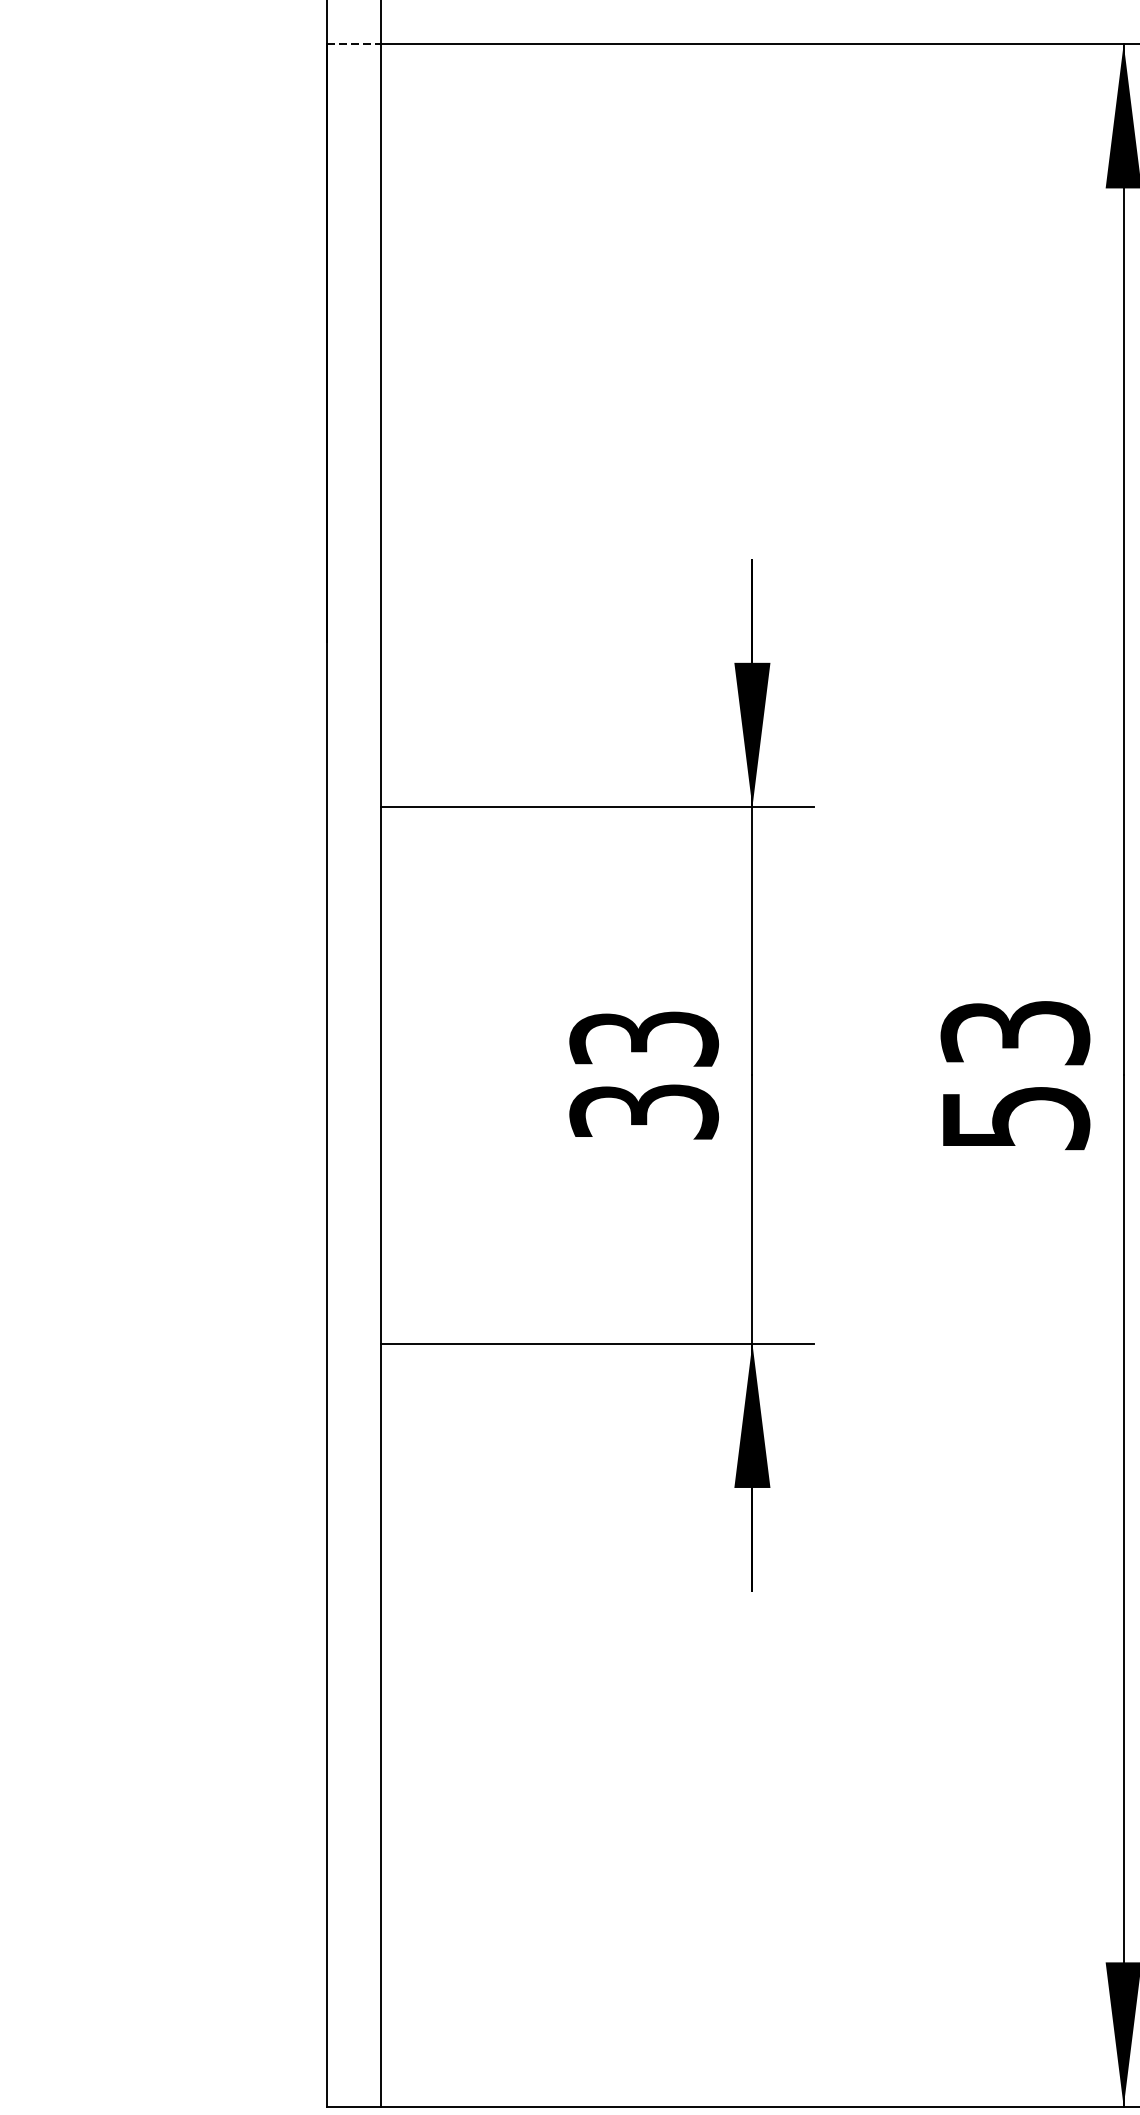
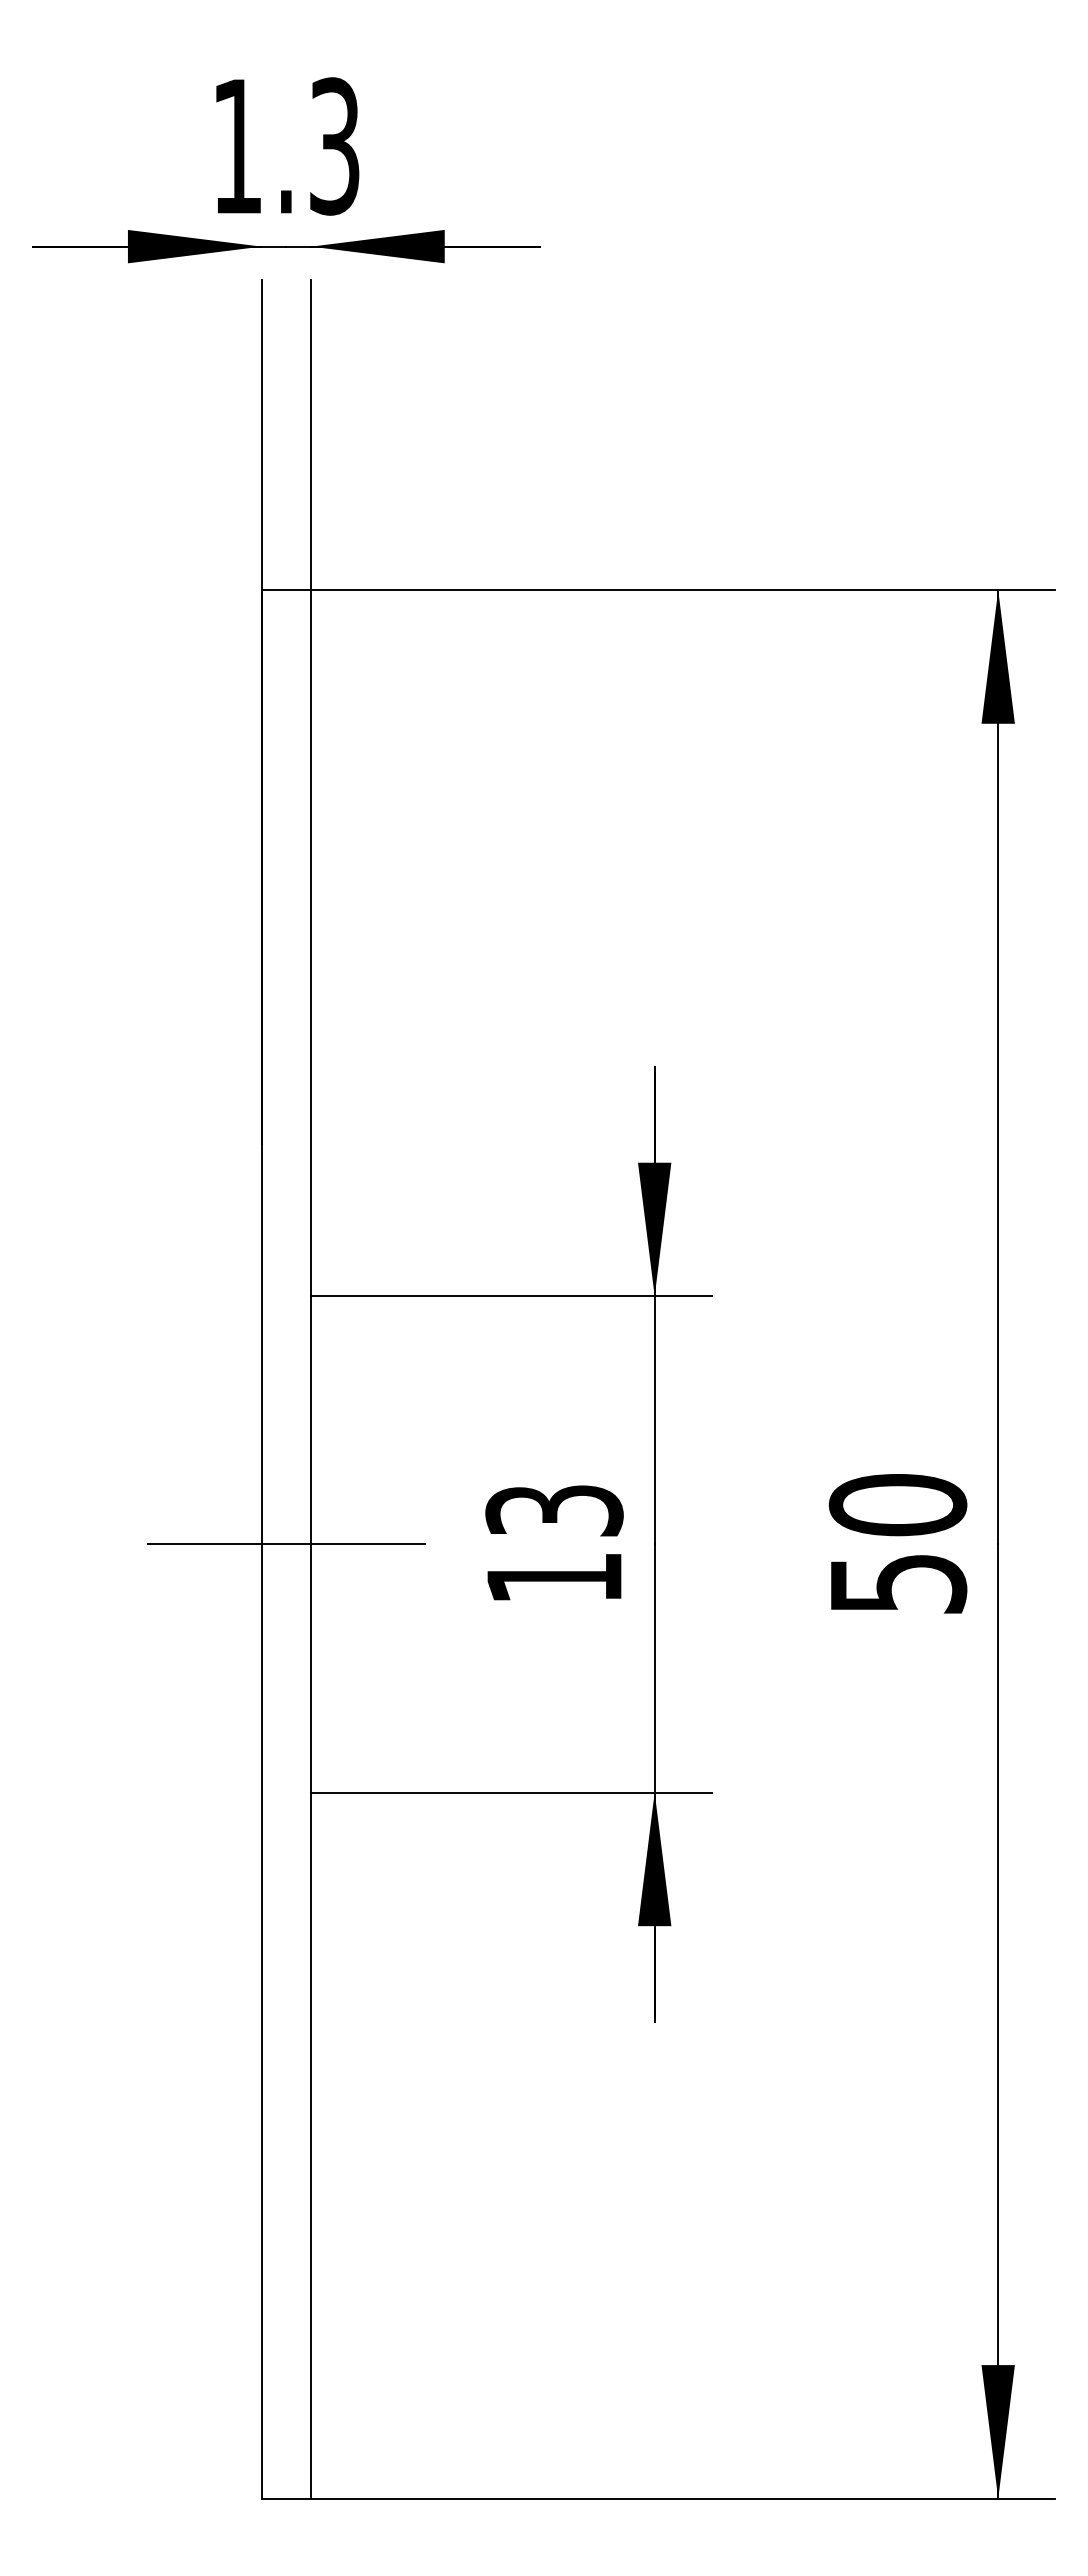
line: (354, 44) -> (286, 590), dashed -> solid
text: (1014, 1033) -> (897, 1505), 53 -> 50
line: (354, 1075) -> (286, 1544), added
text: (644, 1112) -> (554, 1578), 33 -> 13

